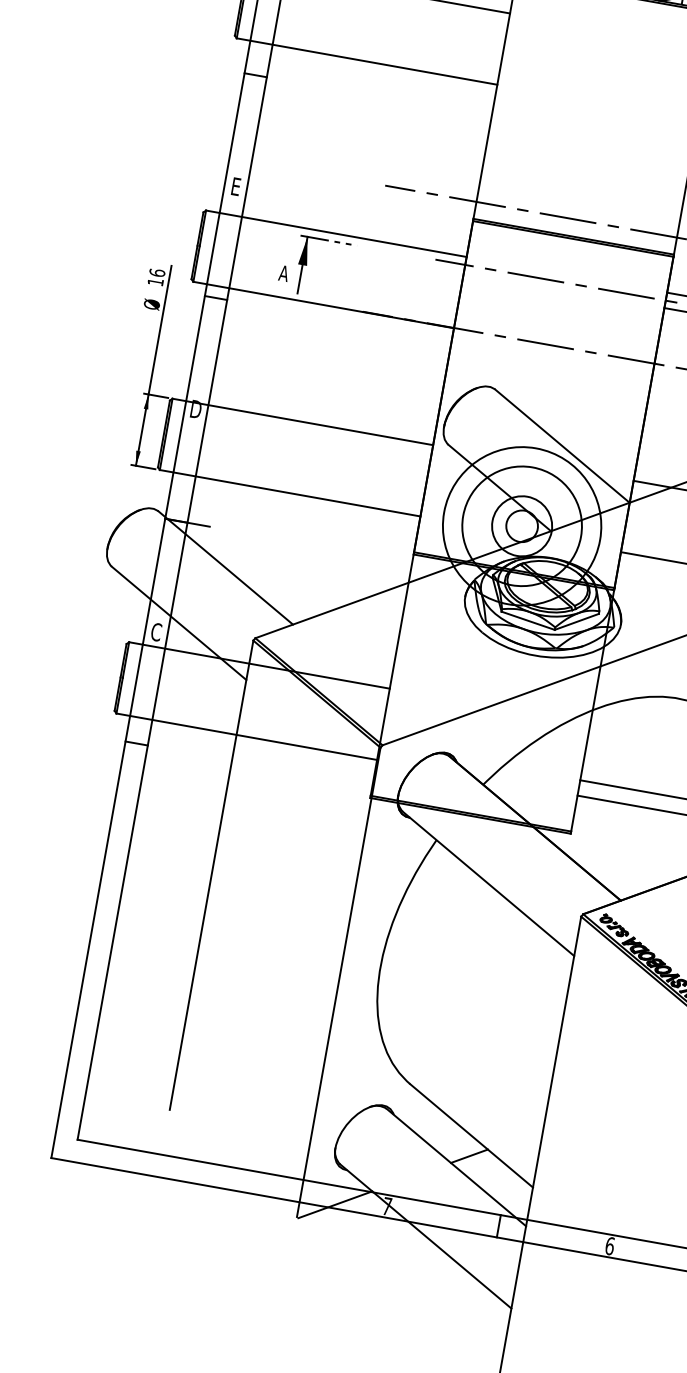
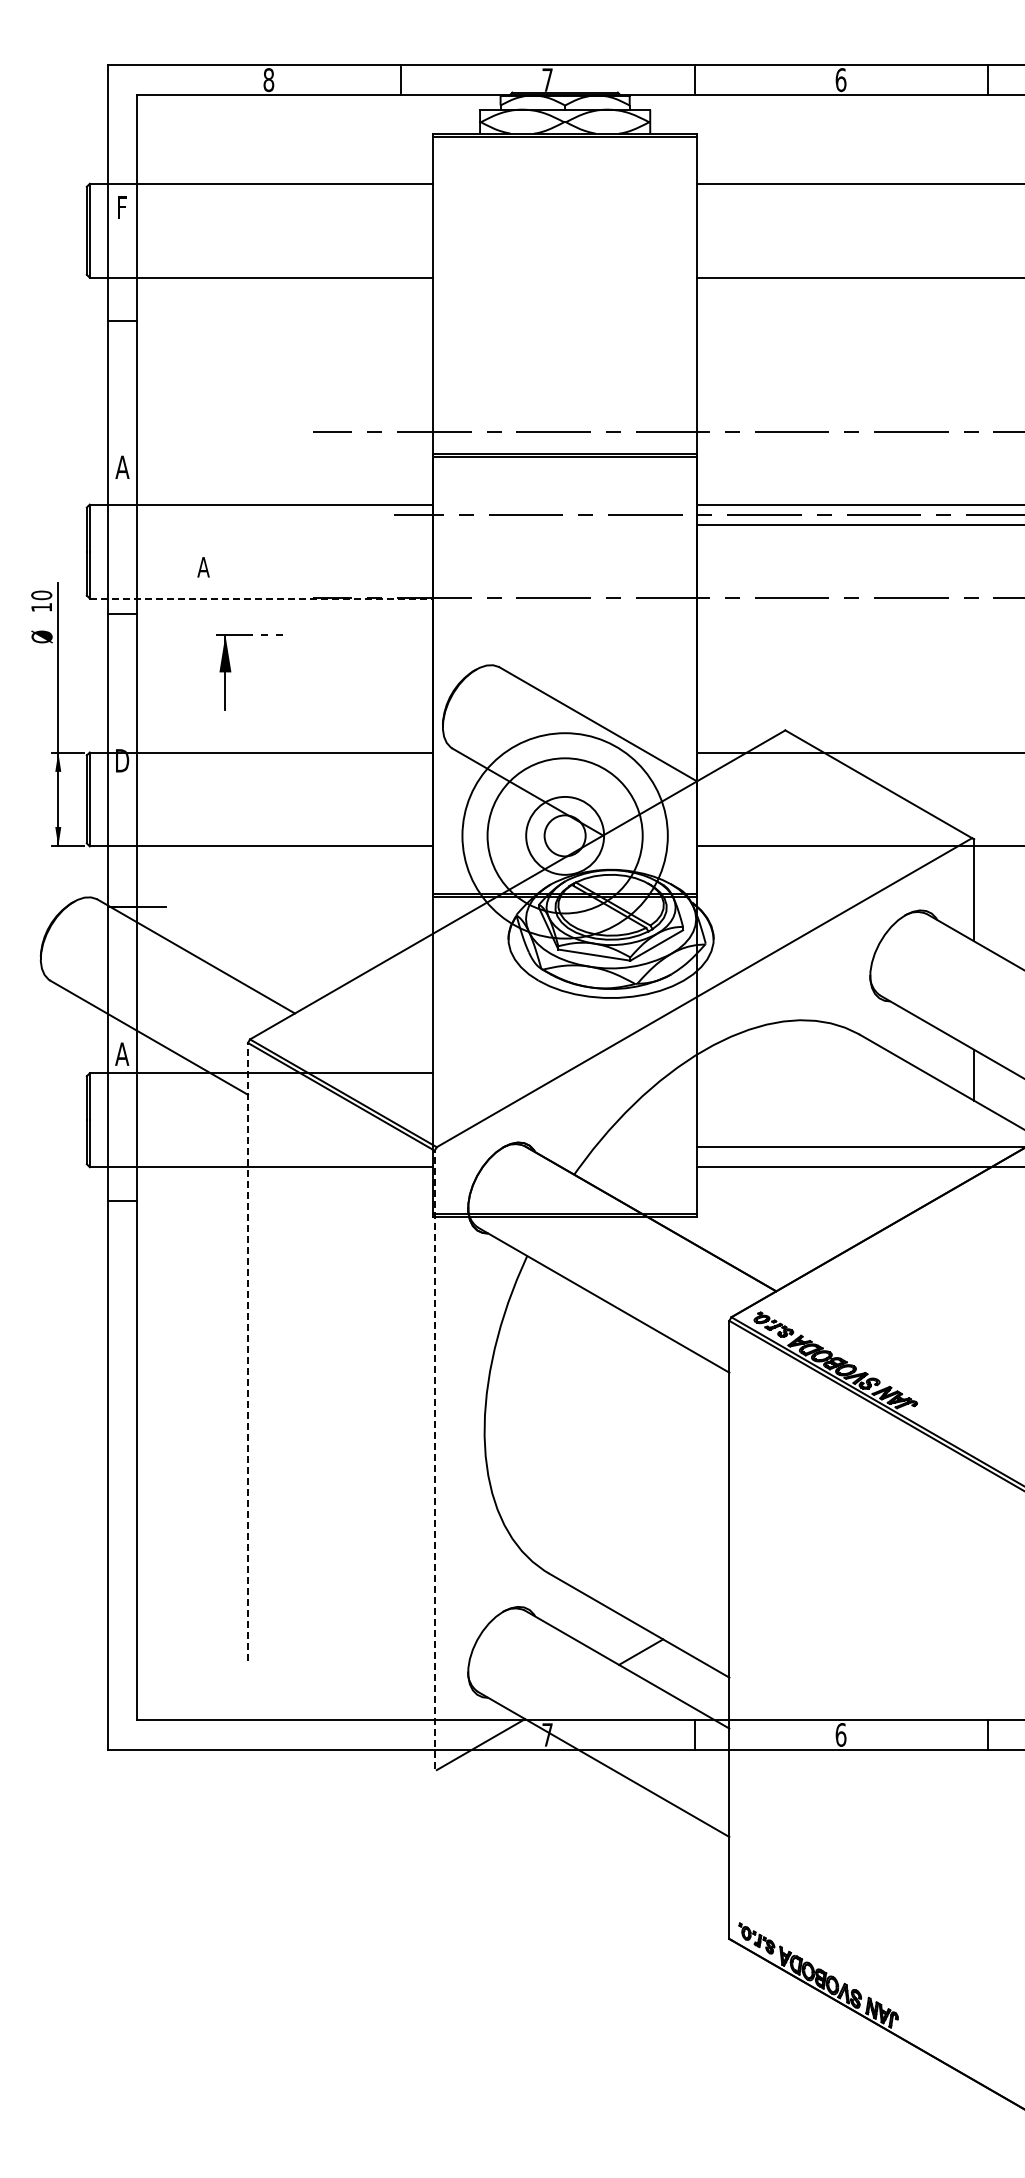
text: (236, 186) -> (122, 466), E -> A
part: (307, 266) -> (231, 672), moved
text: (157, 273) -> (41, 595), 16 -> 10
line: (323, 305) -> (261, 598), solid -> dashed
text: (156, 632) -> (122, 1054), C -> A
line: (212, 874) -> (248, 1351), solid -> dashed
line: (338, 982) -> (434, 1459), solid -> dashed

